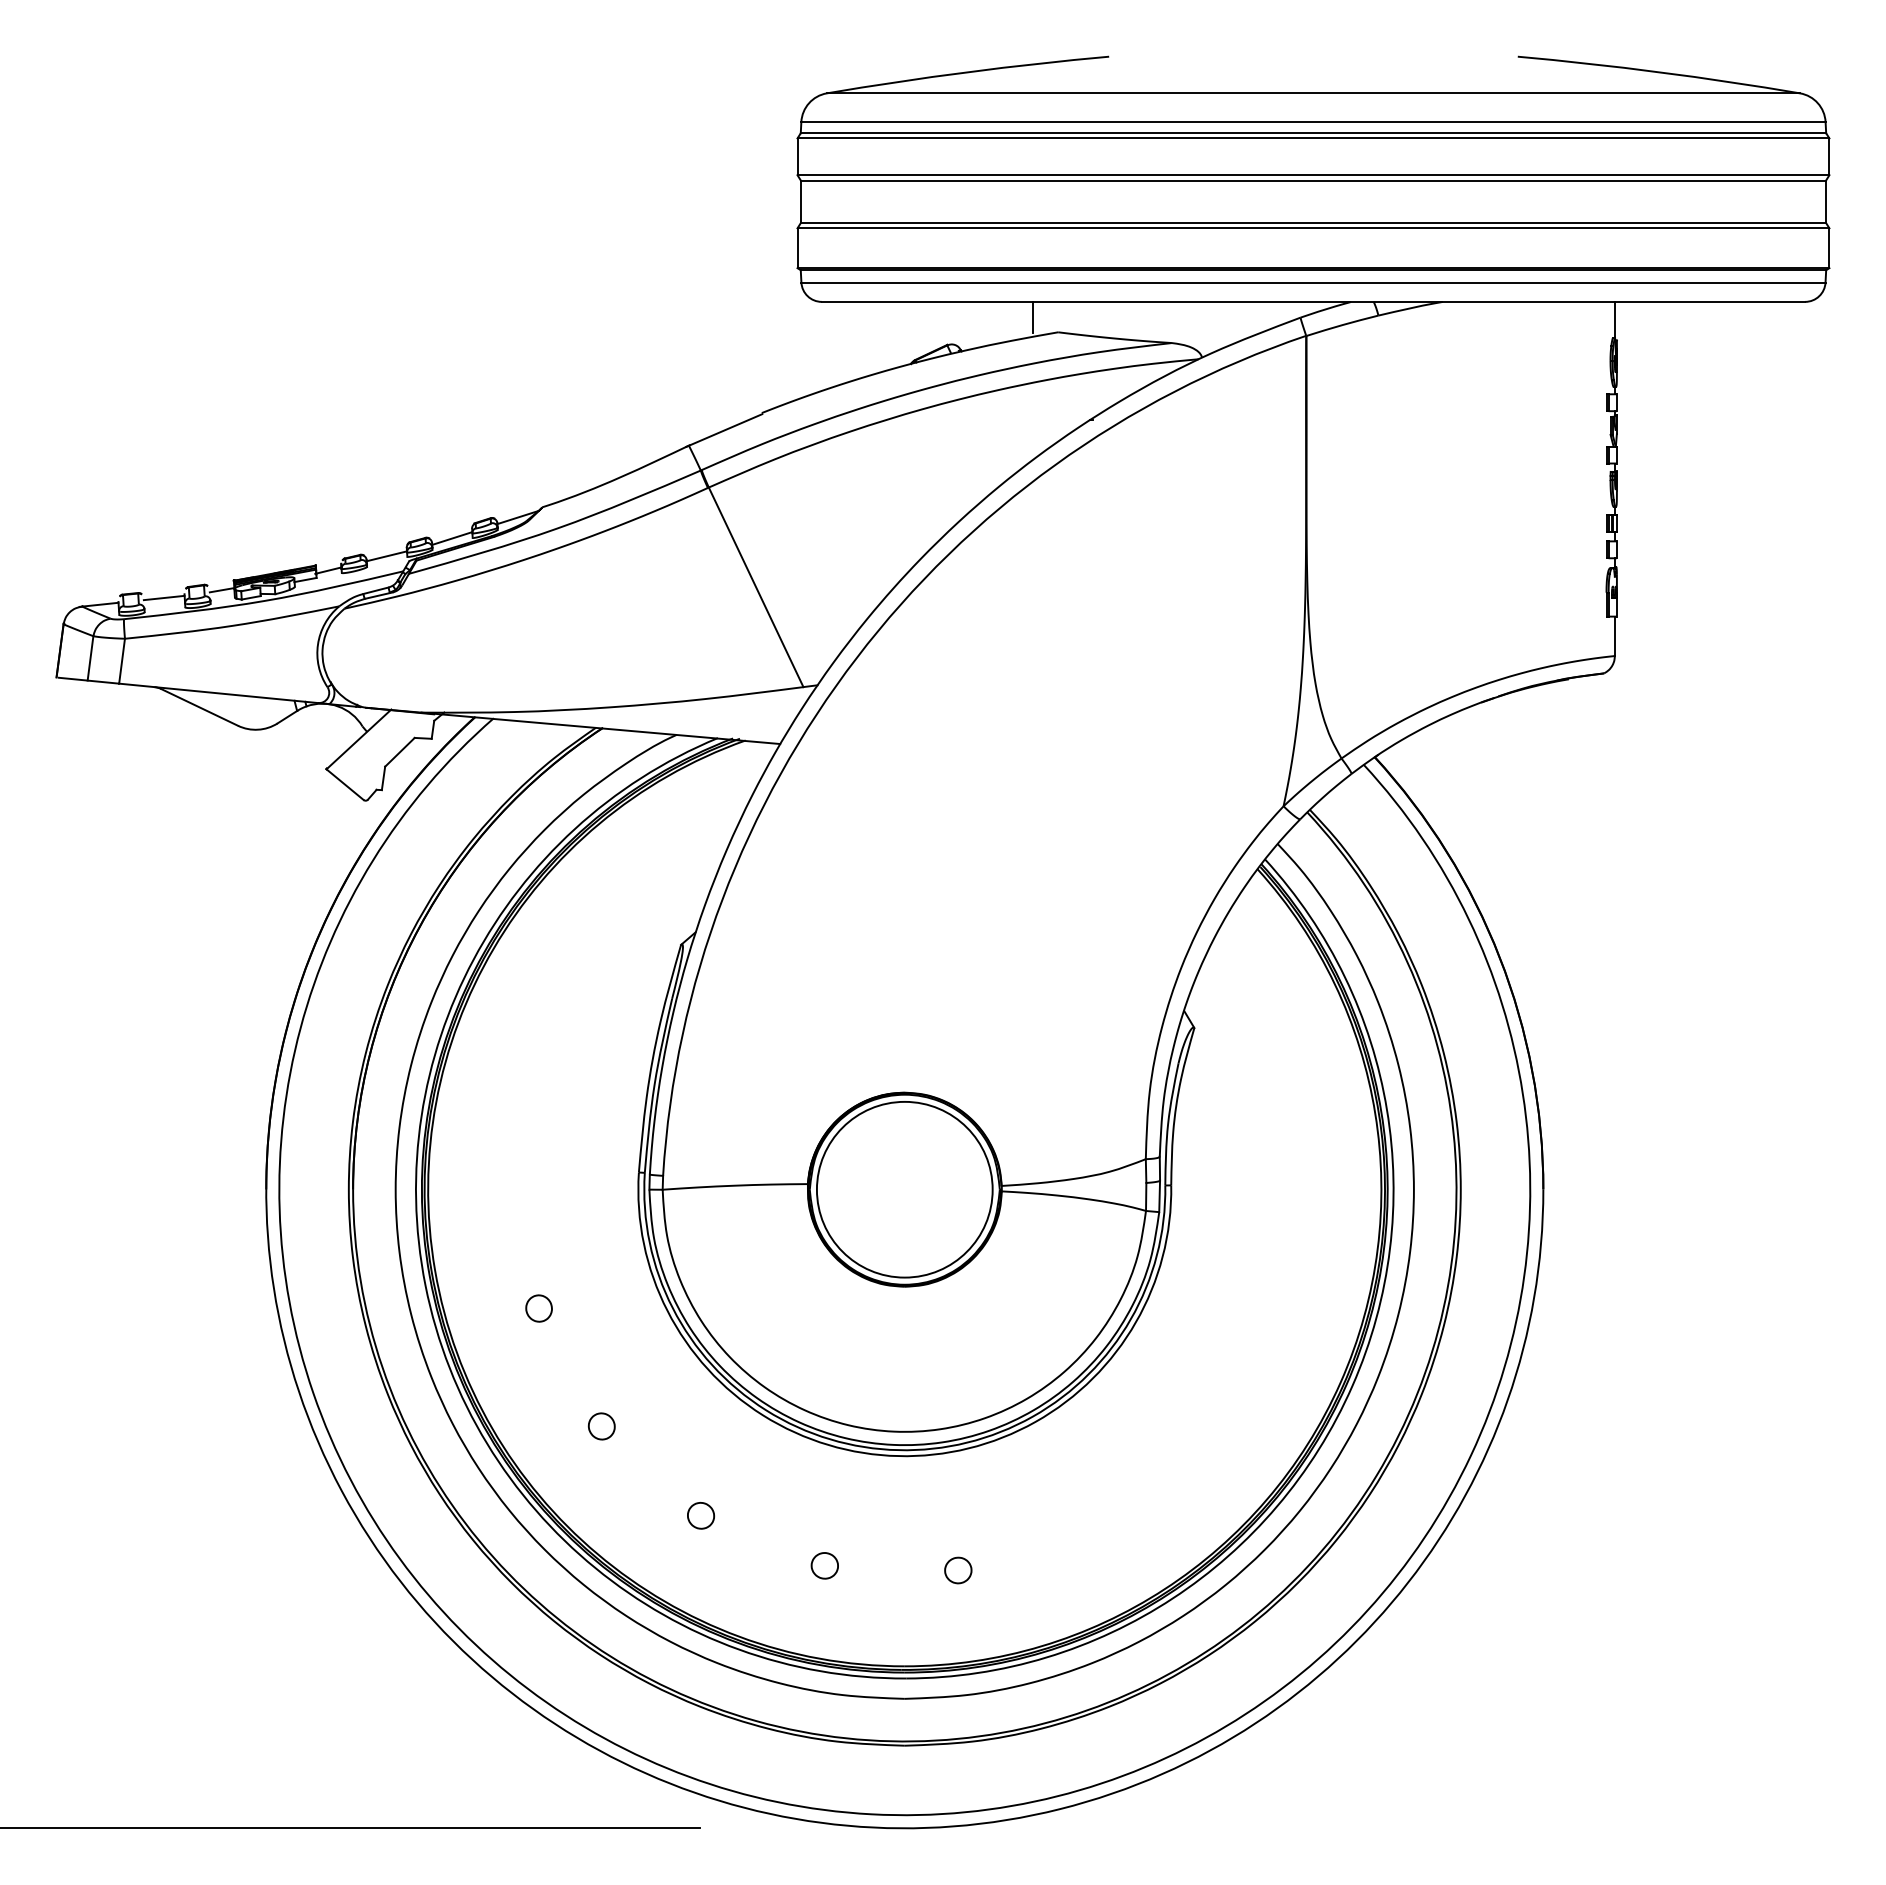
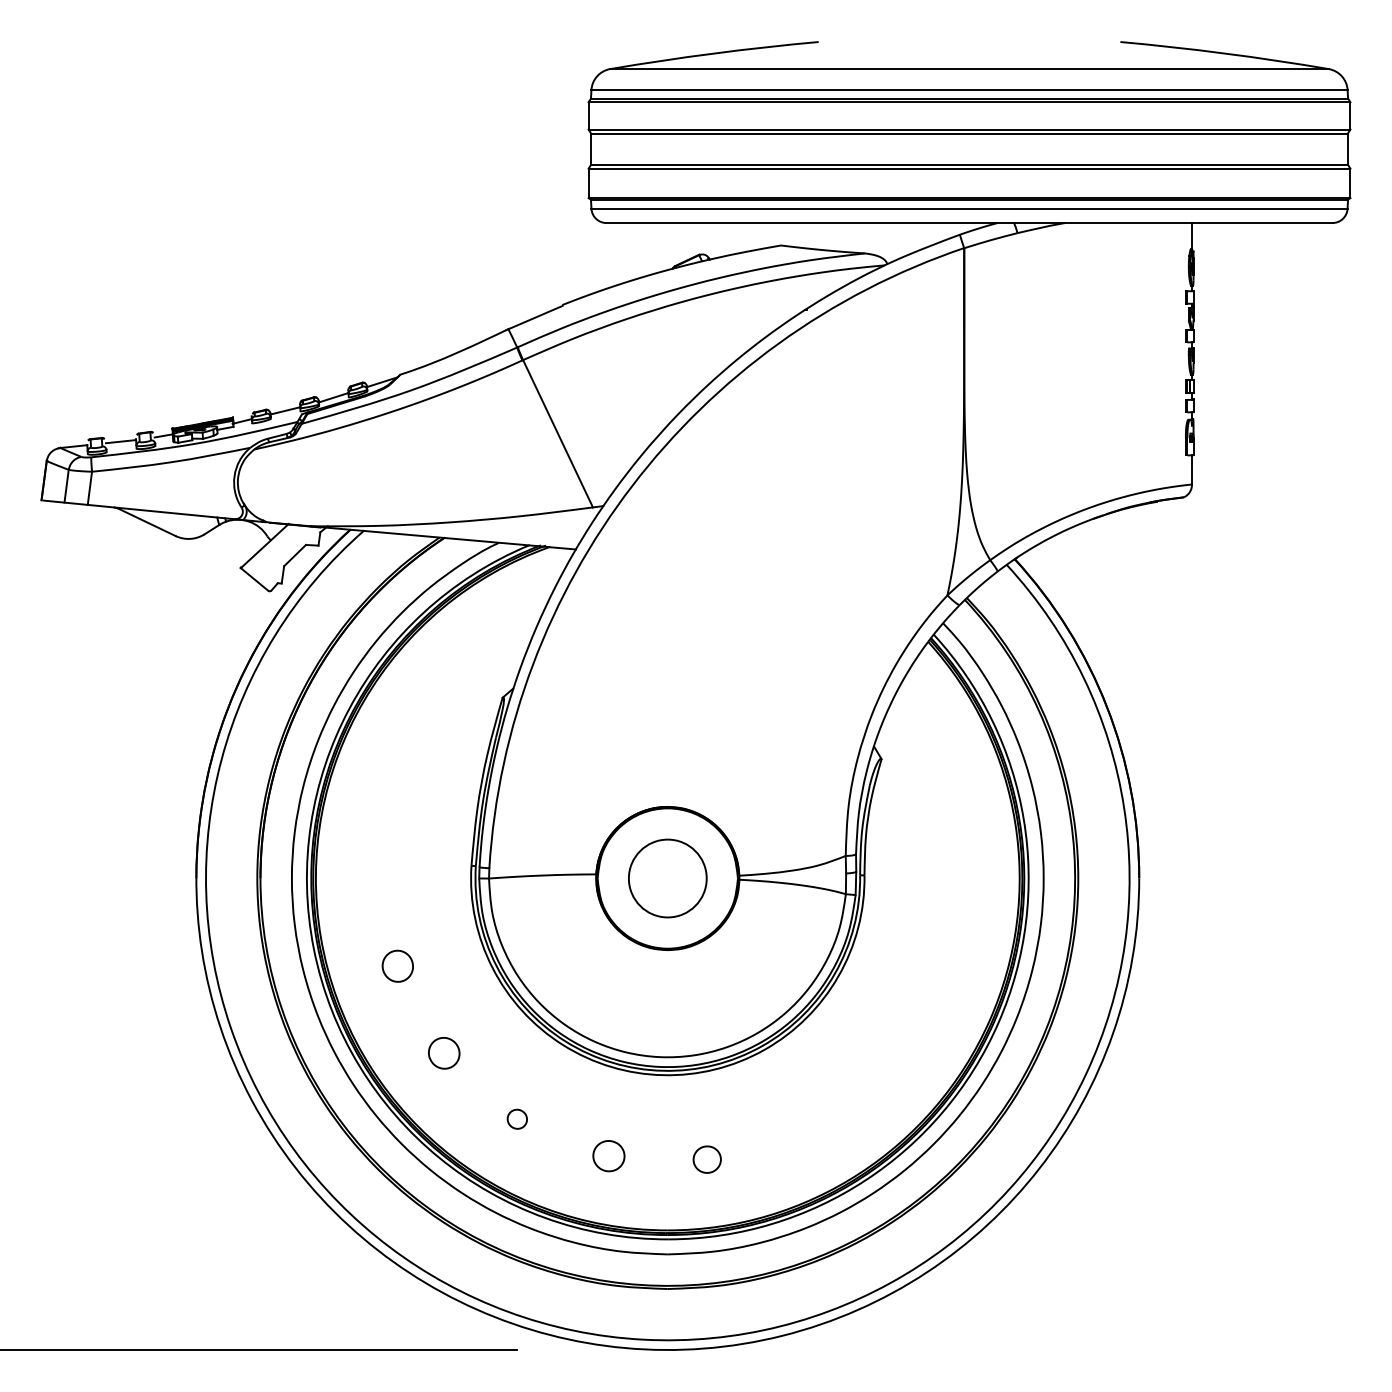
line: (1032, 317) -> (762, 234), removed
circle: (904, 1189) -> (667, 878), size x0.6
part: (538, 1308) -> (397, 966), size x1.6
part: (601, 1426) -> (443, 1053), size x1.6
part: (824, 1565) -> (608, 1155), size x1.6
part: (958, 1570) -> (707, 1159), size x1.4

